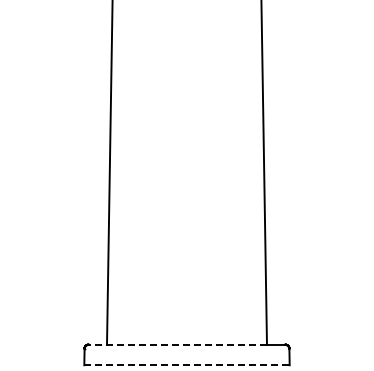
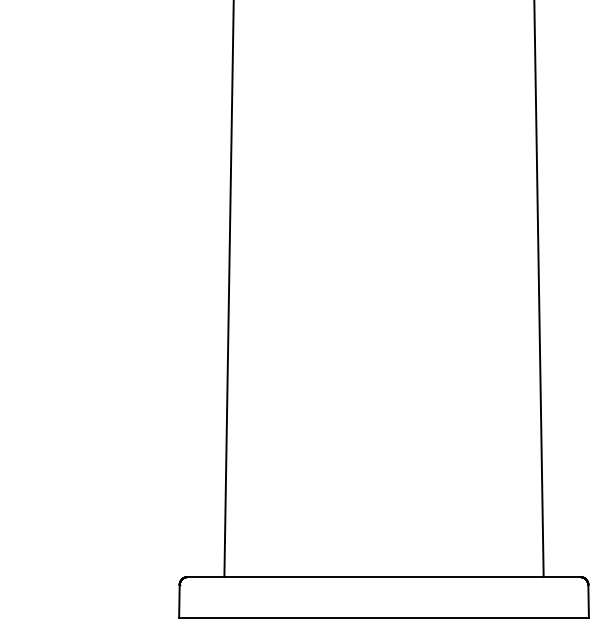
line: (177, 344) -> (365, 576), dashed -> solid
line: (187, 365) -> (385, 618), dashed -> solid

